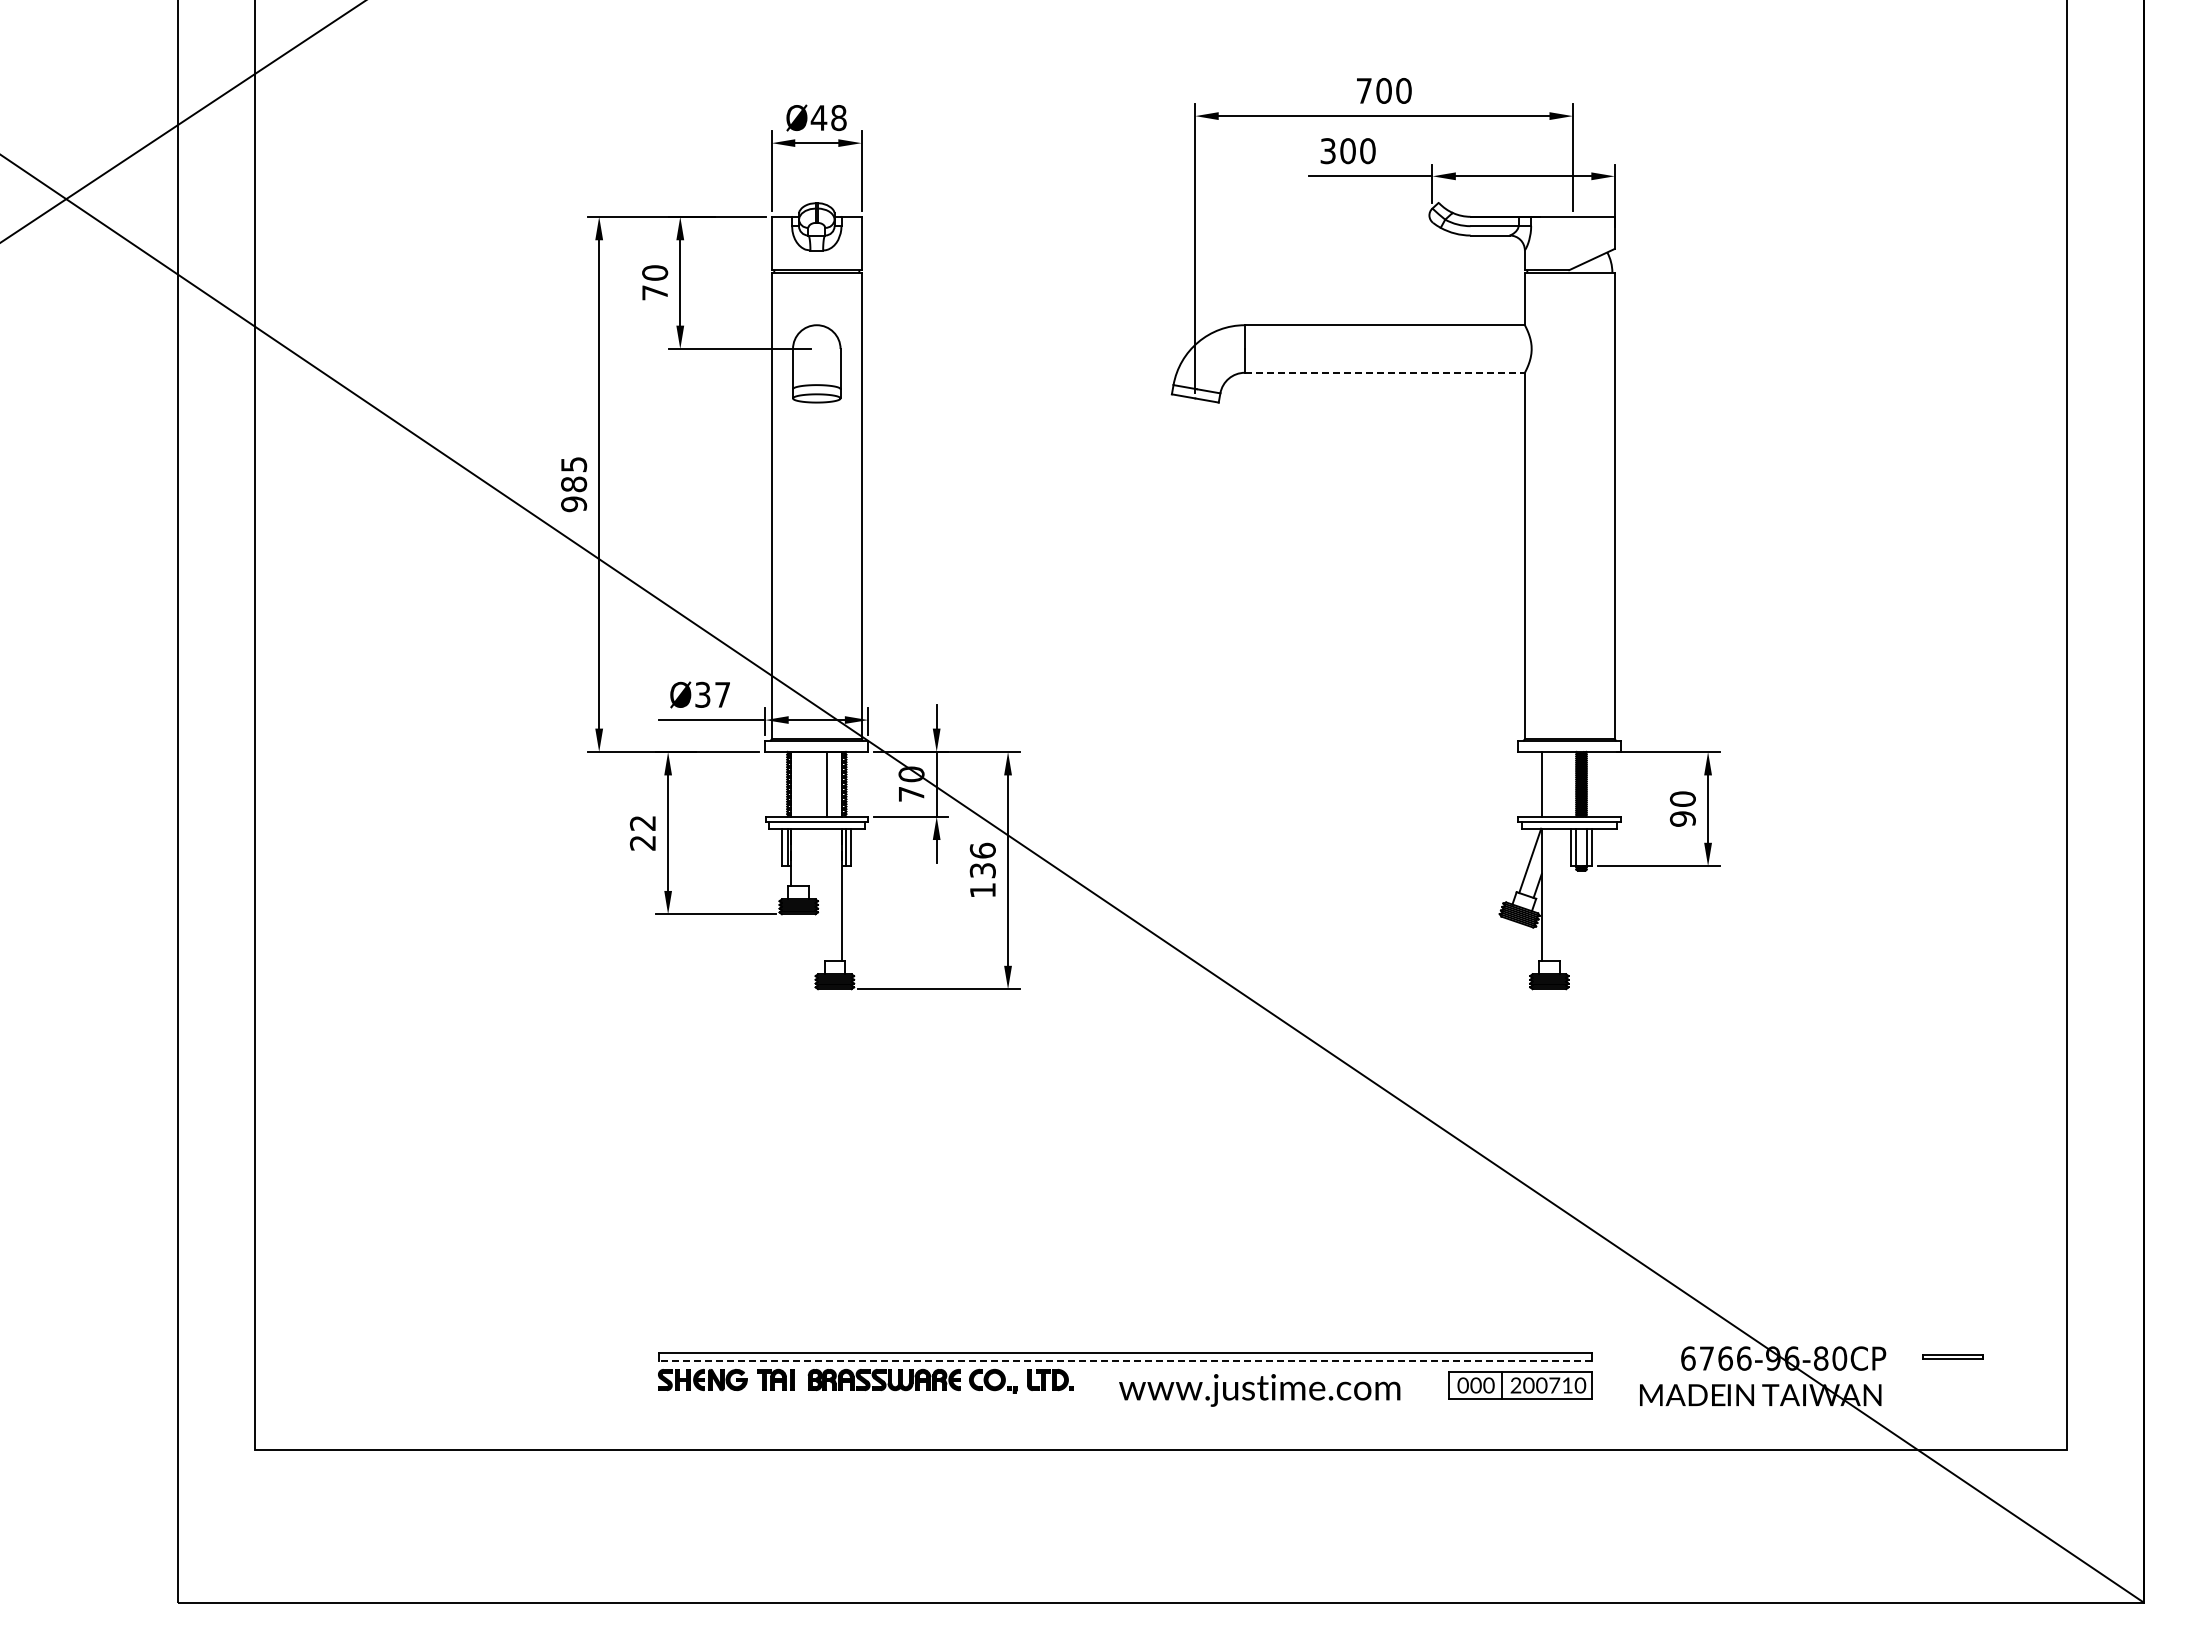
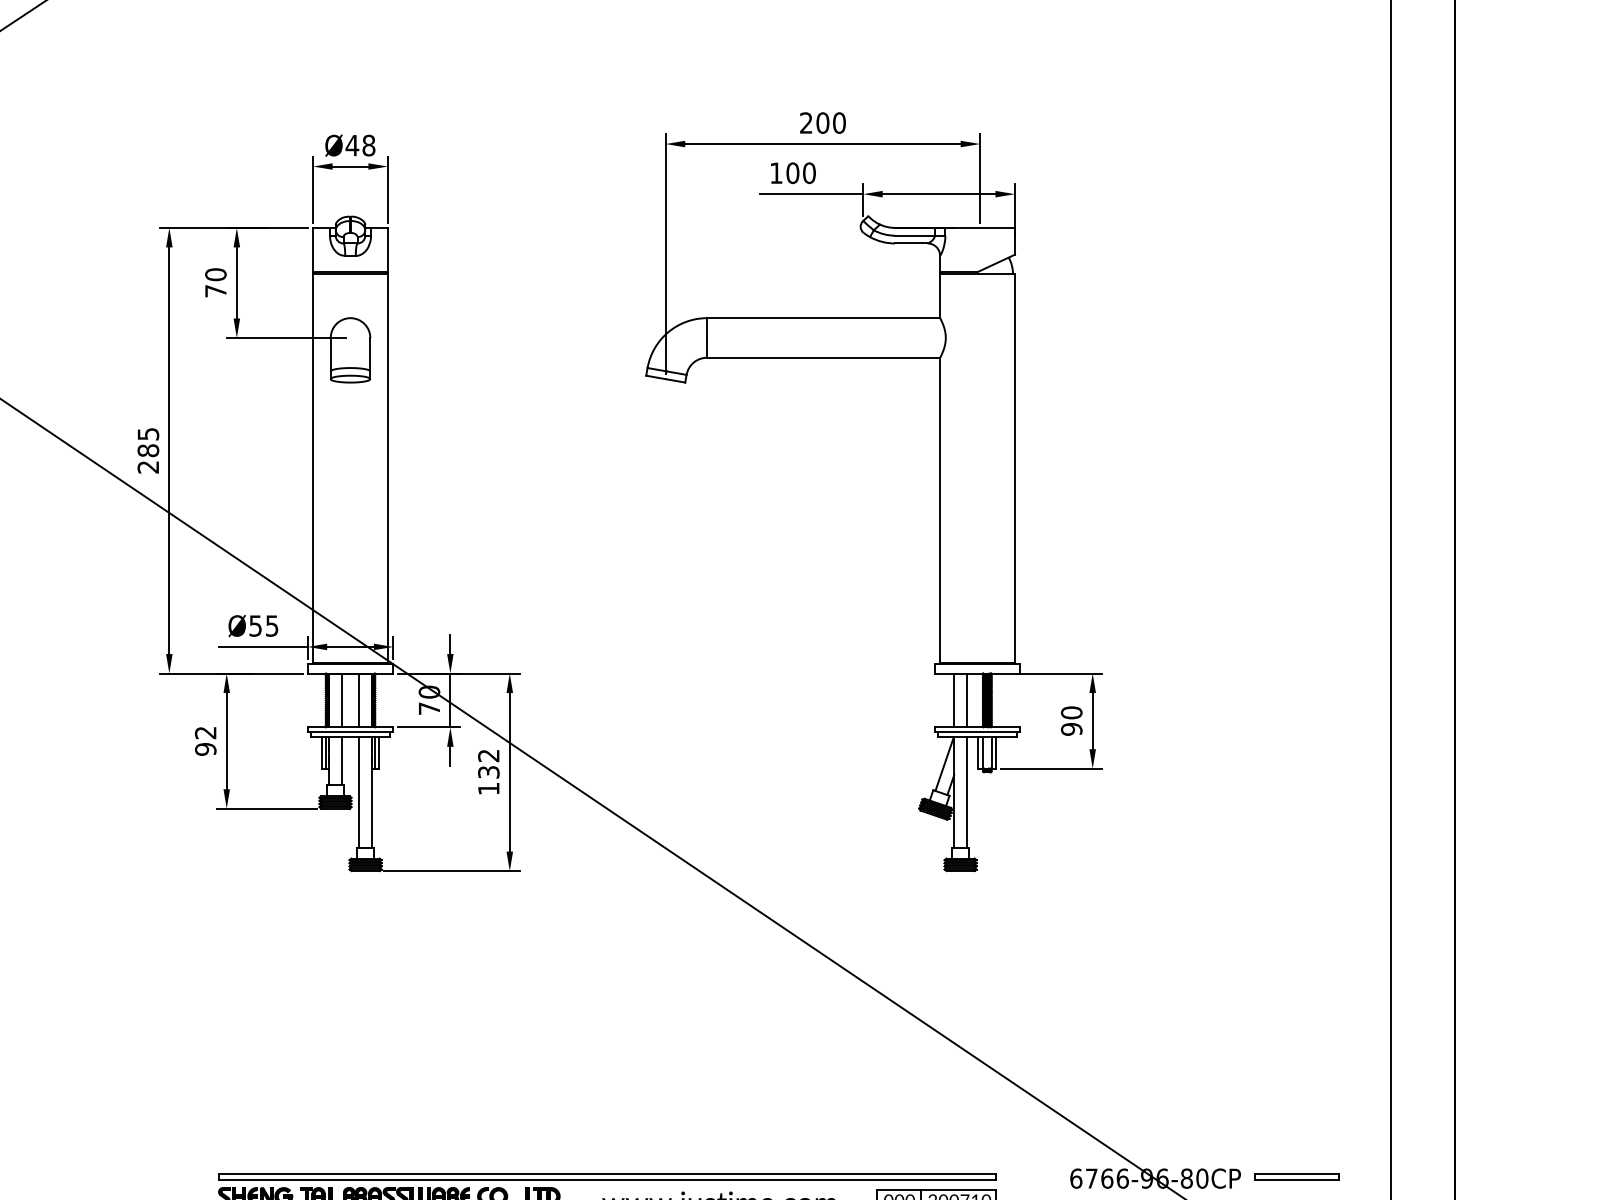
text: (1363, 90) -> (805, 122), 700 -> 200
text: (1327, 151) -> (775, 173), 300 -> 100
line: (1385, 372) -> (824, 357), dashed -> solid
text: (574, 504) -> (148, 467), 985 -> 285
text: (712, 694) -> (263, 625), Ø37 -> Ø55
line: (806, 783) -> (341, 699), added
line: (1556, 783) -> (966, 699), added
text: (642, 842) -> (205, 748), 22 -> 92
text: (982, 850) -> (488, 755), 136 -> 132
line: (806, 857) -> (341, 761), added
line: (827, 894) -> (359, 792), added
line: (1556, 894) -> (966, 792), added
part: (1952, 1356) -> (1296, 1176), size x1.67
line: (1125, 1360) -> (607, 1180), dashed -> solid

